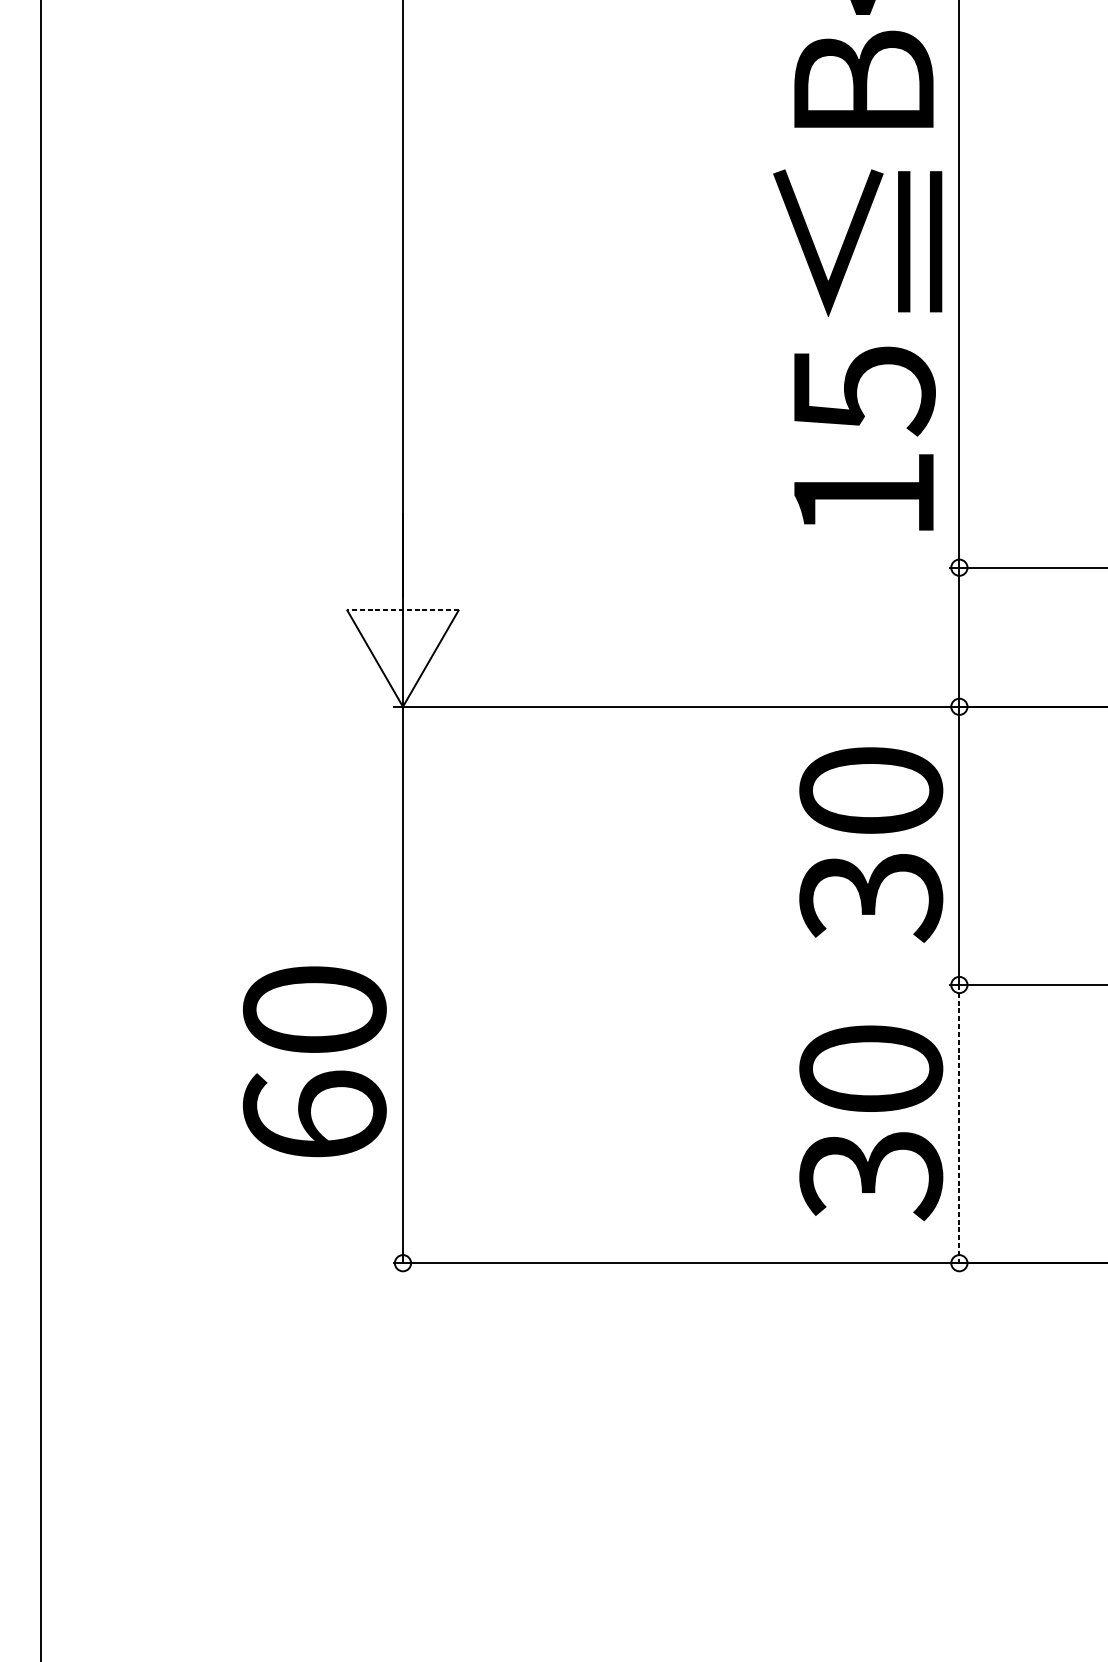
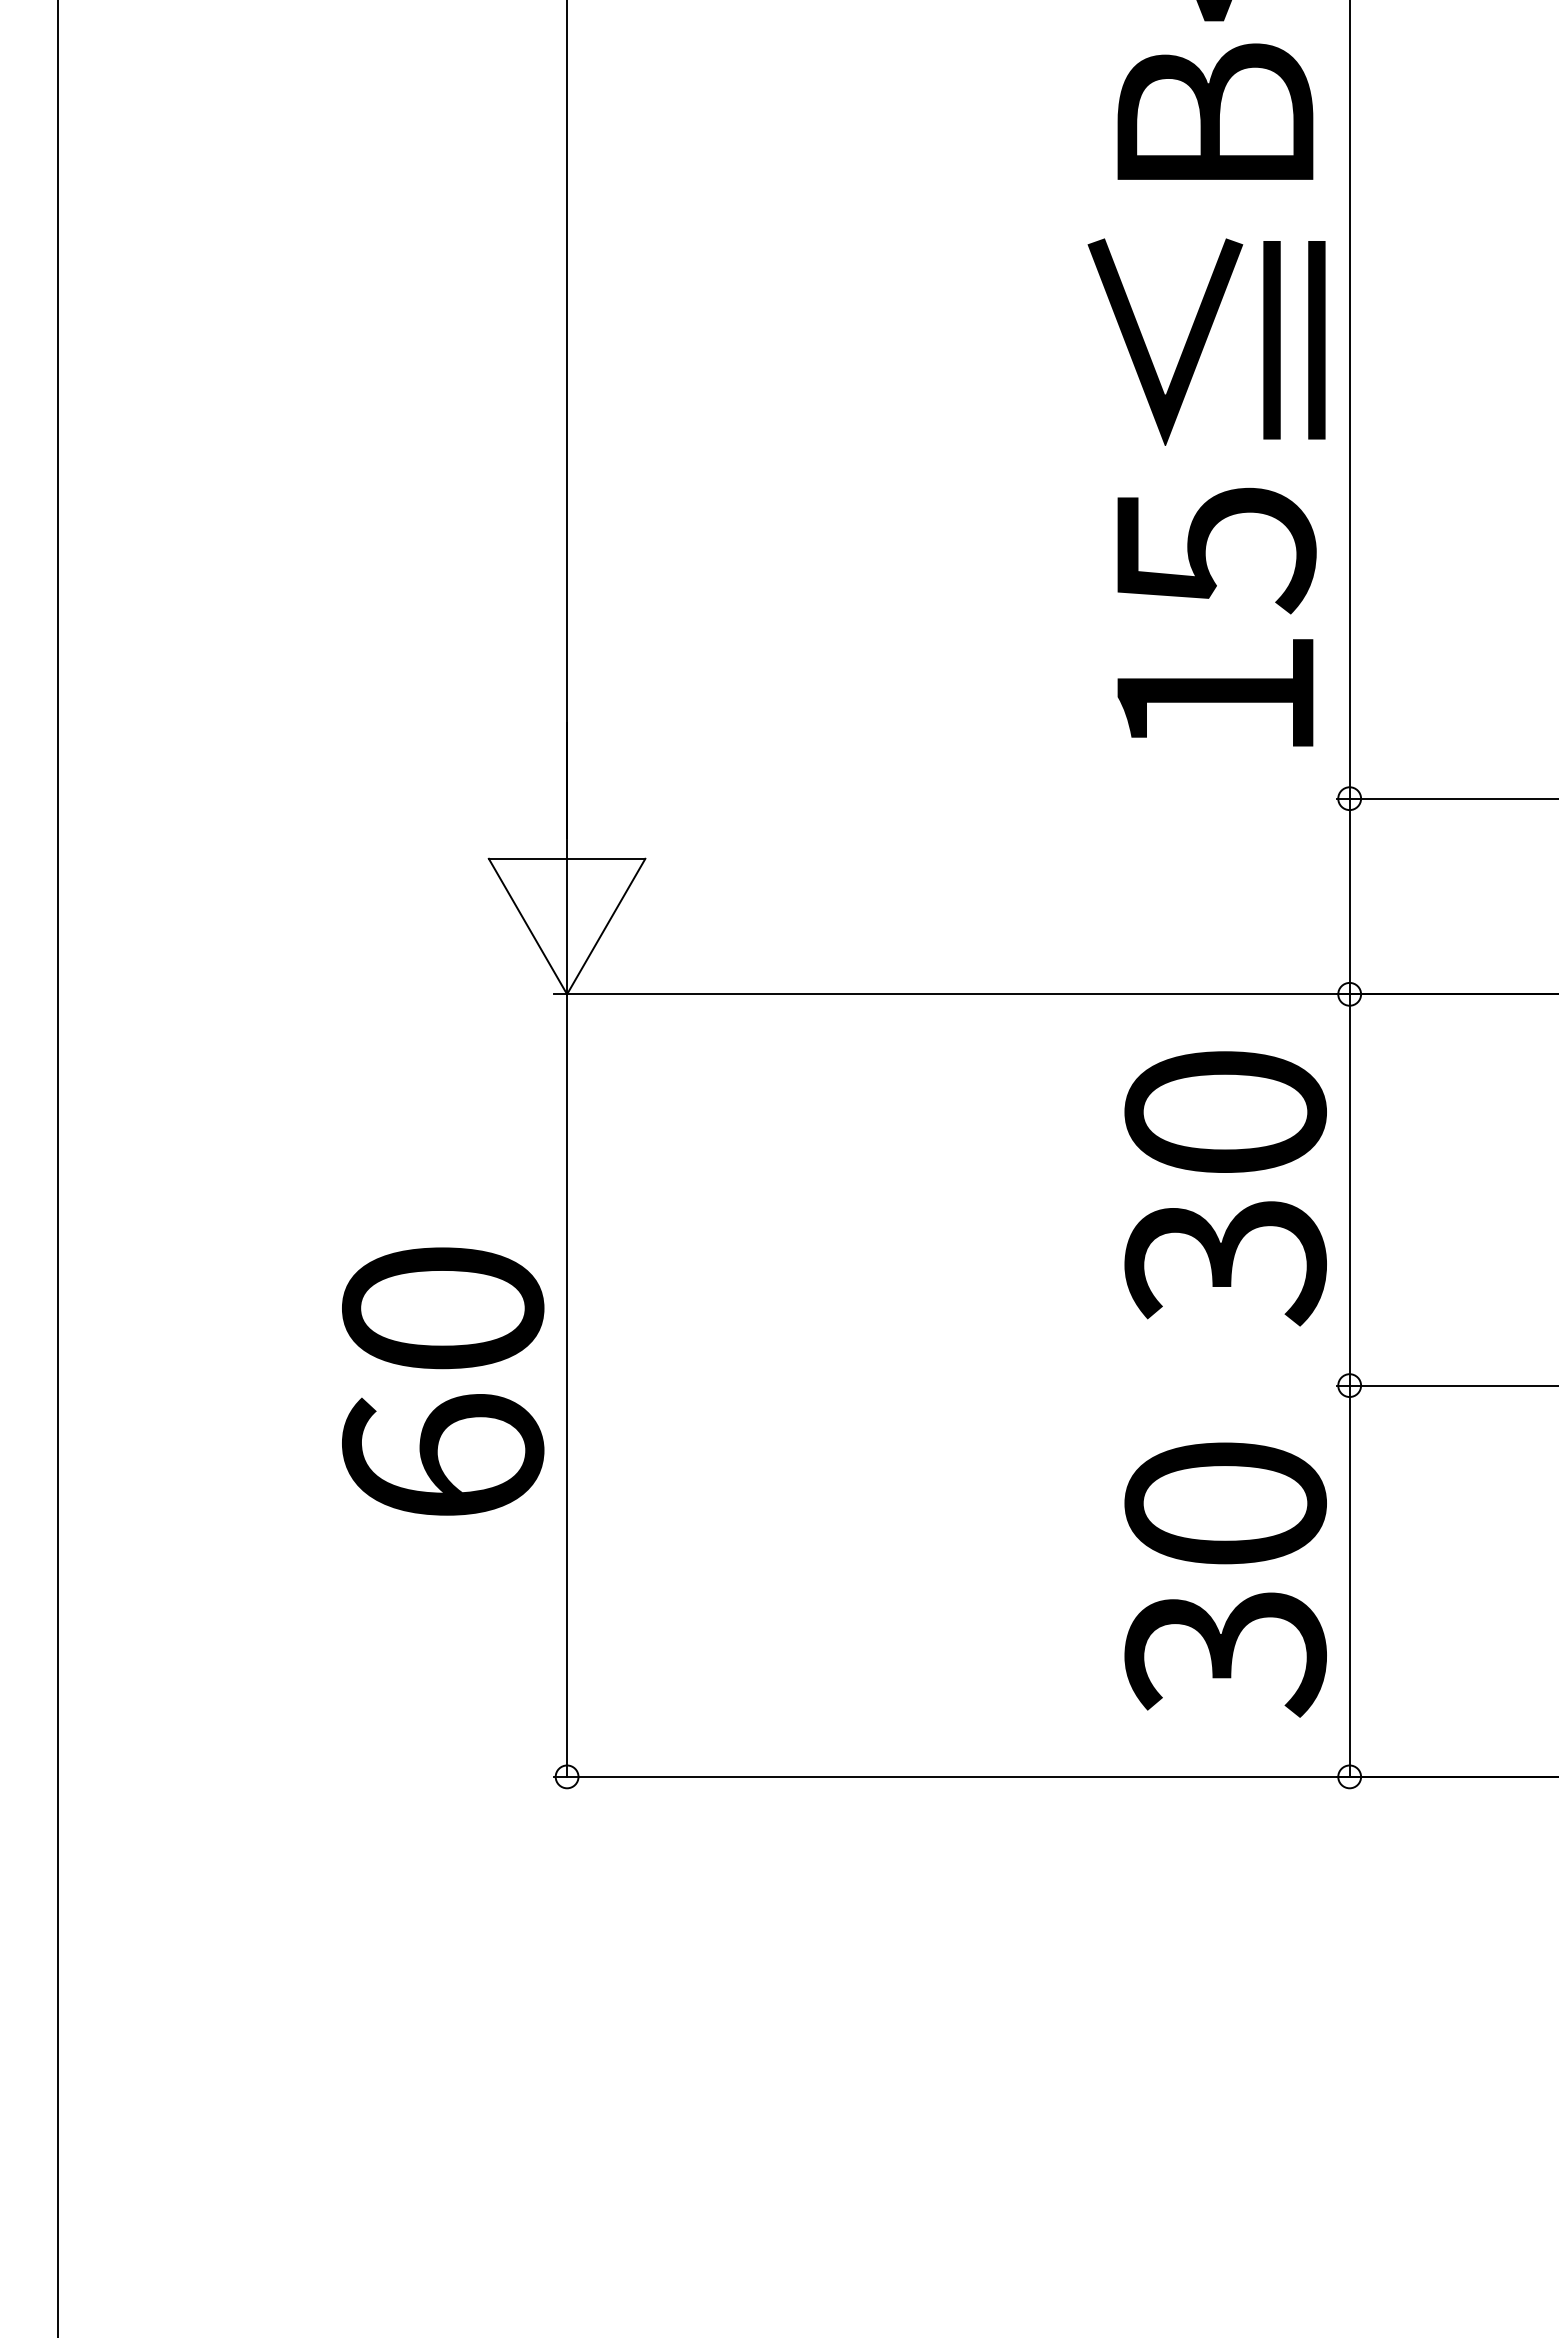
line: (402, 610) -> (566, 858), dashed -> solid
text: (315, 1061) -> (443, 1381), moved
line: (959, 1124) -> (1349, 1581), dashed -> solid

